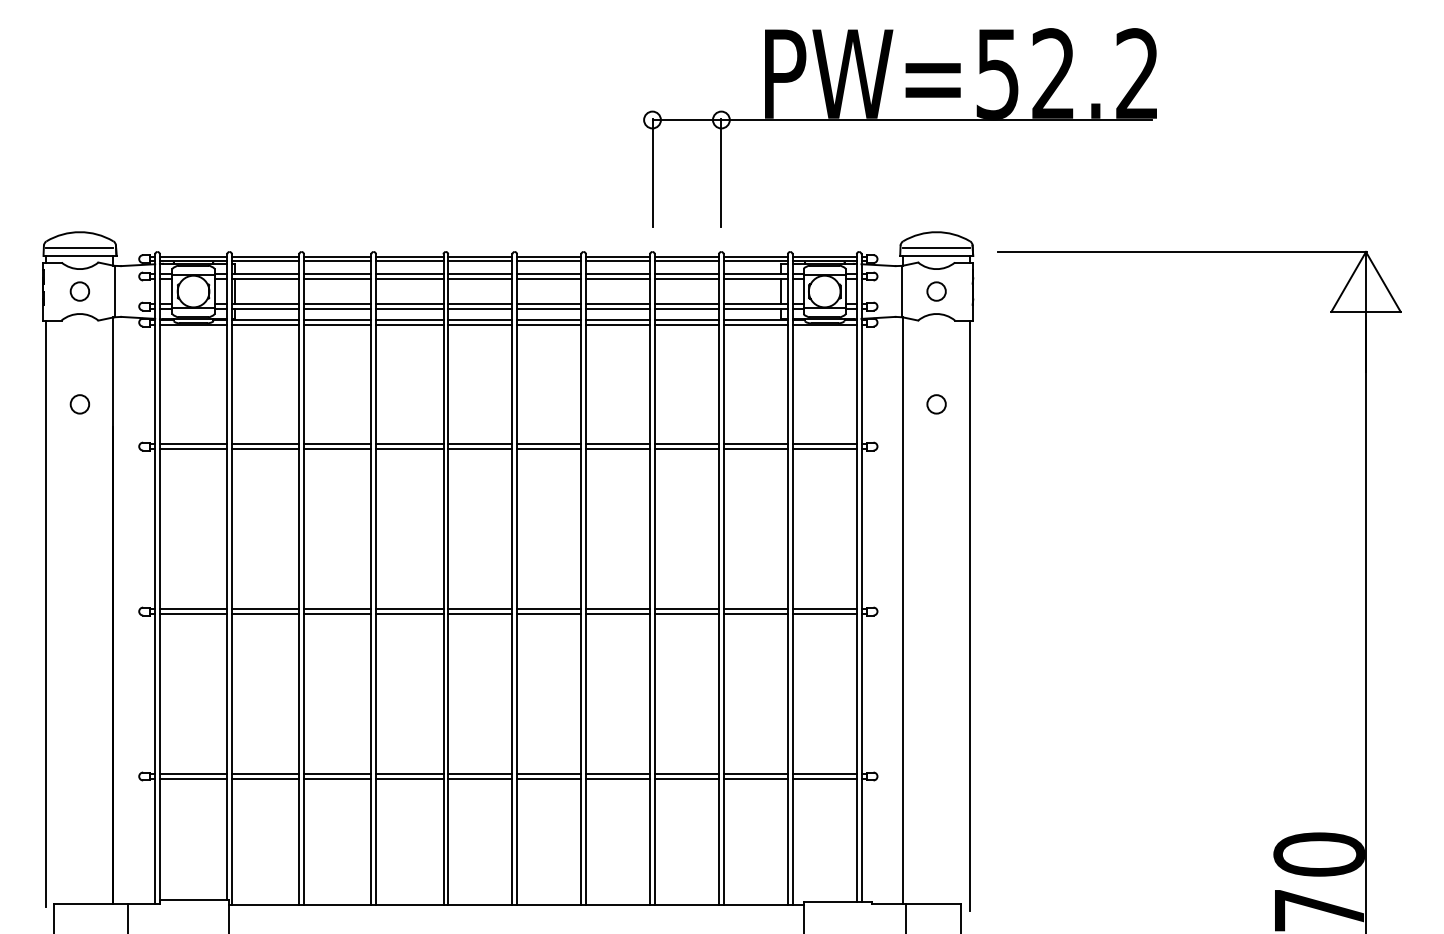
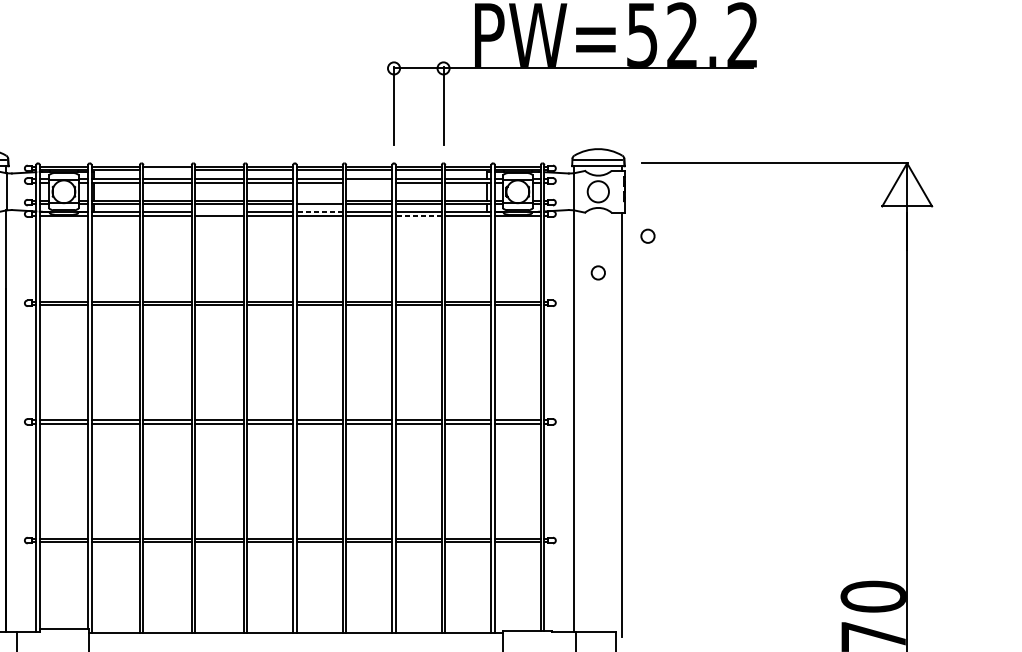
line: (337, 261) -> (167, 170), removed
line: (618, 278) -> (369, 182), removed
circle: (936, 291) -> (598, 191), size x1.6
line: (549, 304) -> (319, 201), removed
line: (409, 320) -> (219, 212), removed
line: (548, 320) -> (319, 212), solid -> dashed
line: (686, 324) -> (418, 215), solid -> dashed
circle: (1005, 353) -> (647, 236), added

